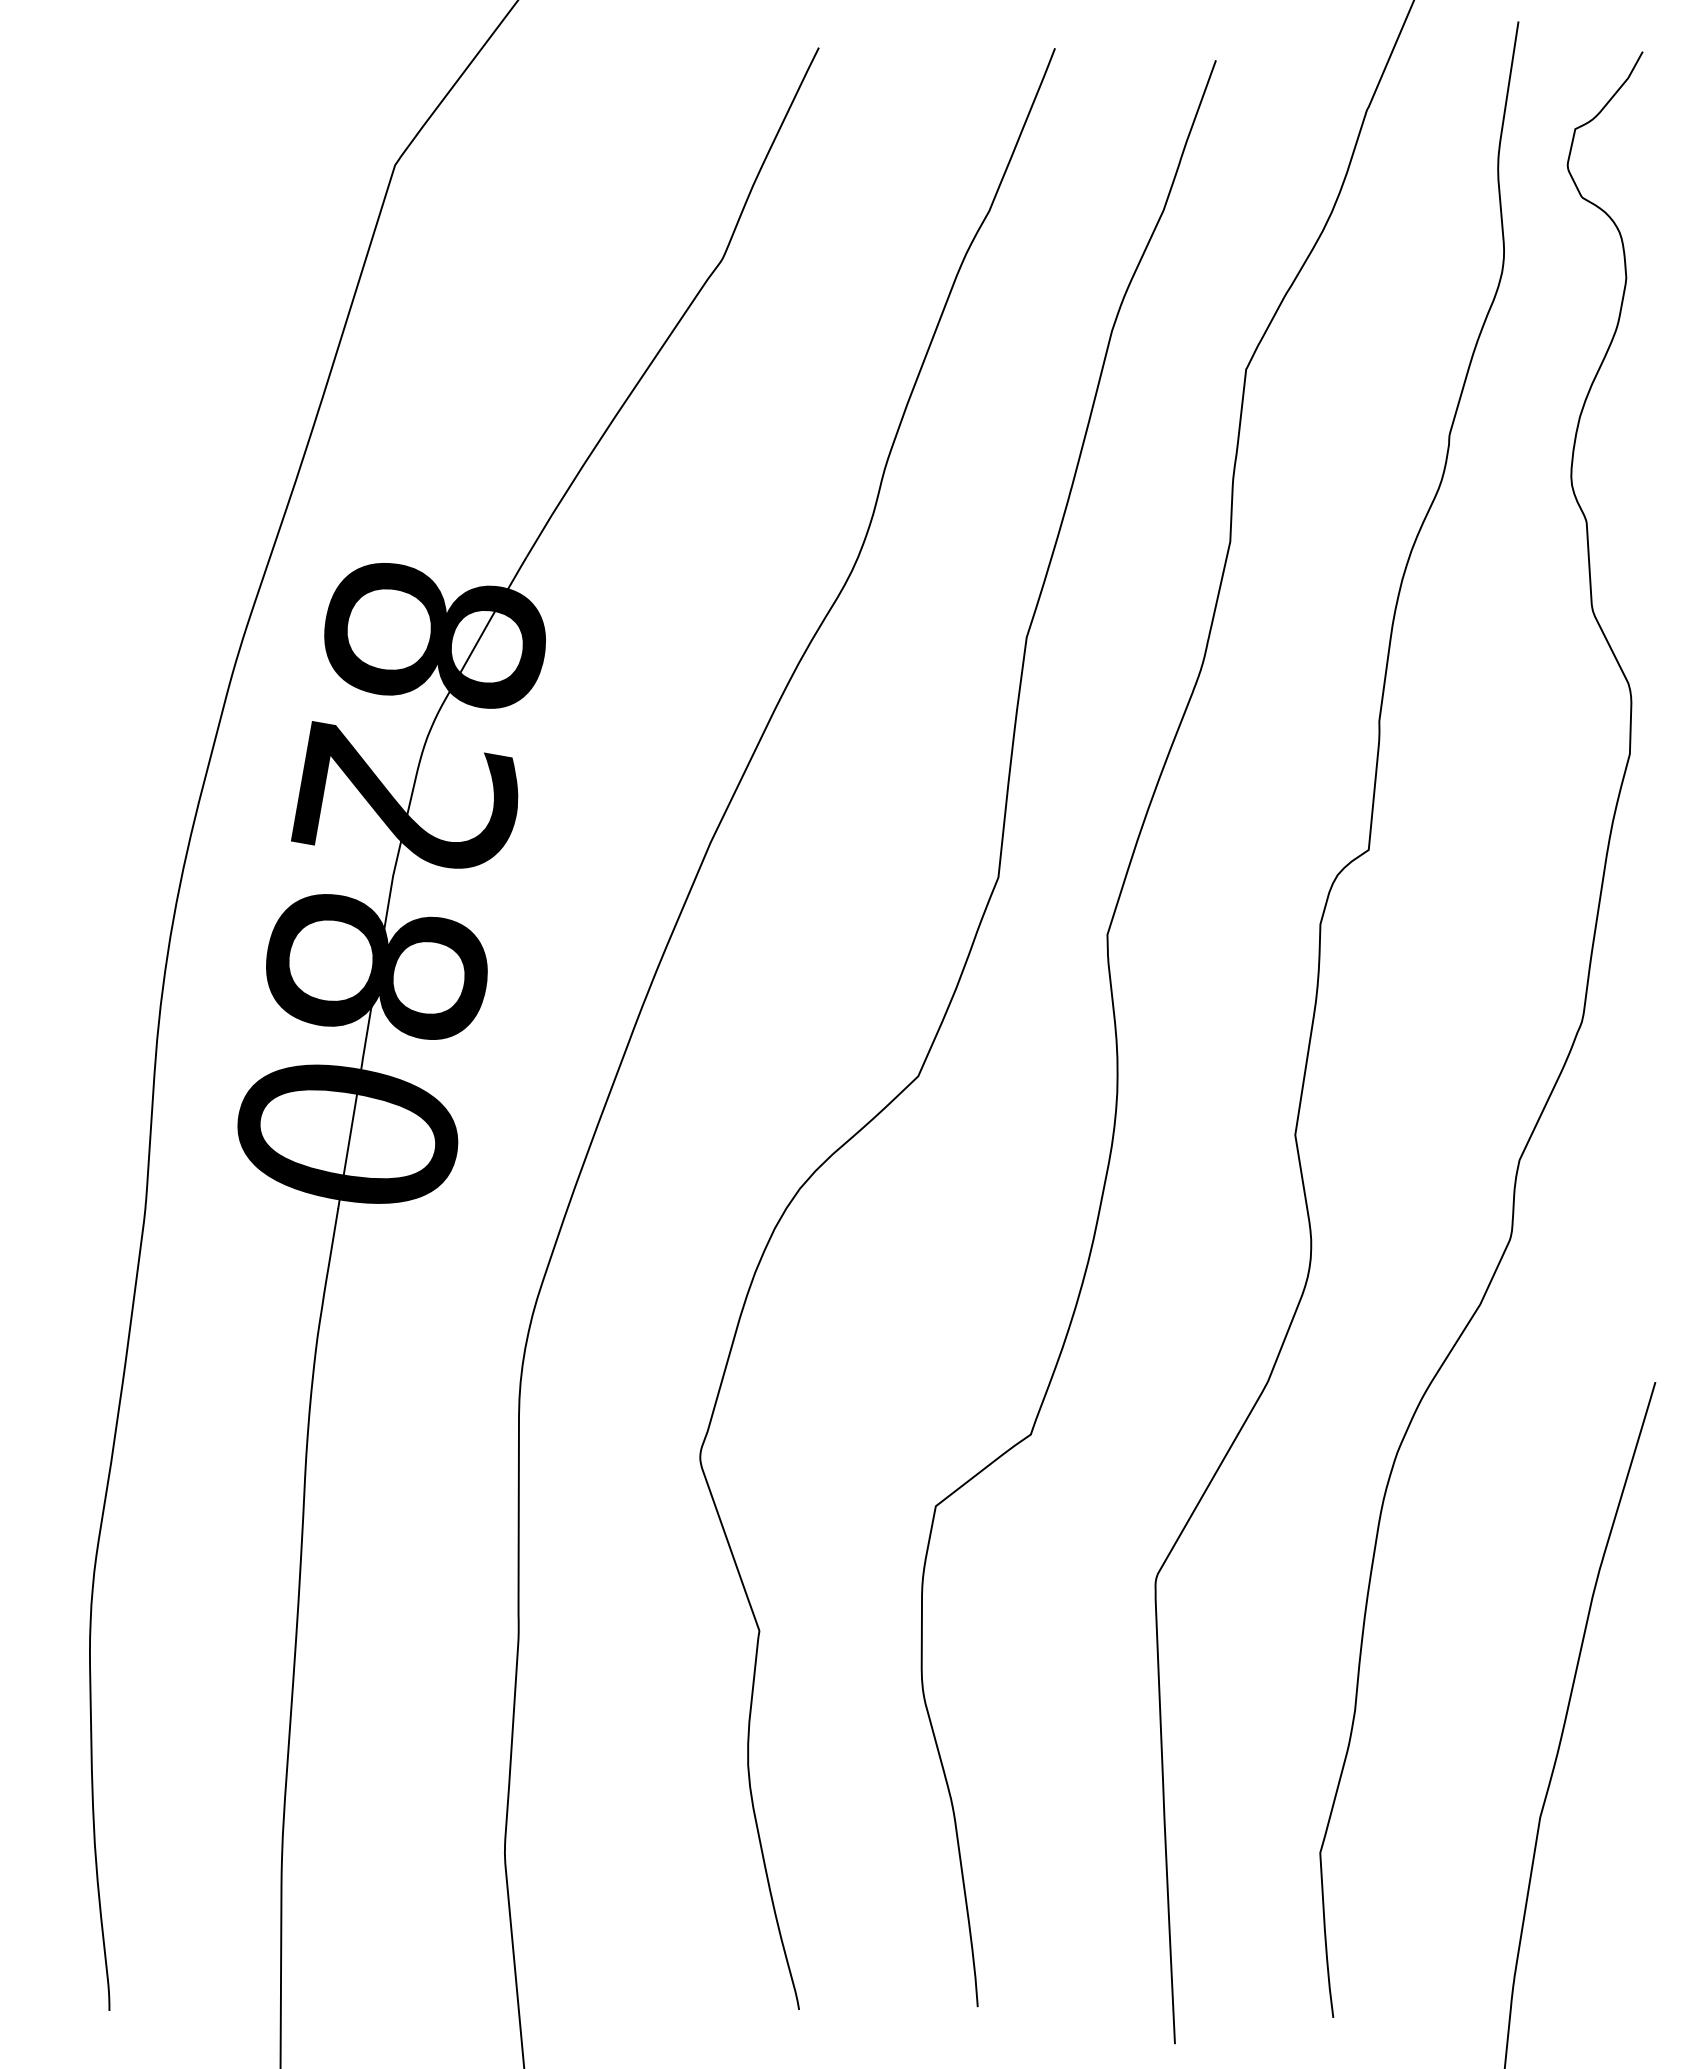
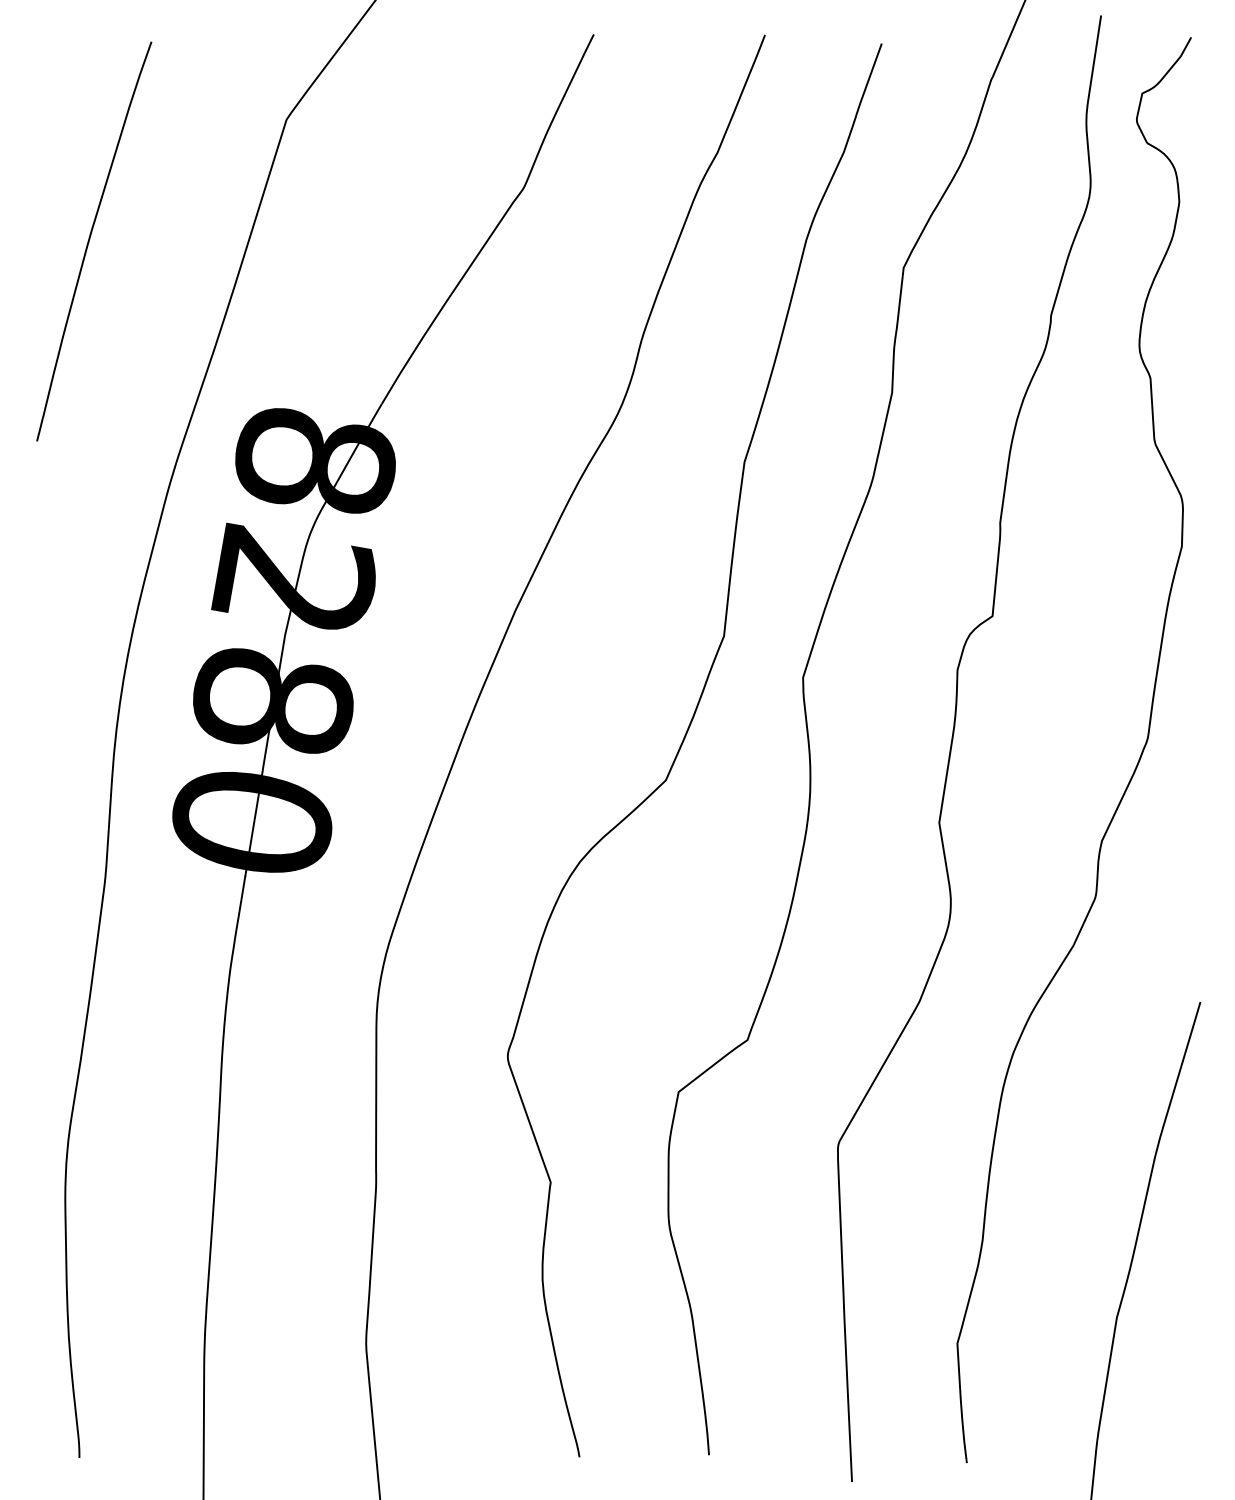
curve: (124, 329) -> (90, 238), added

